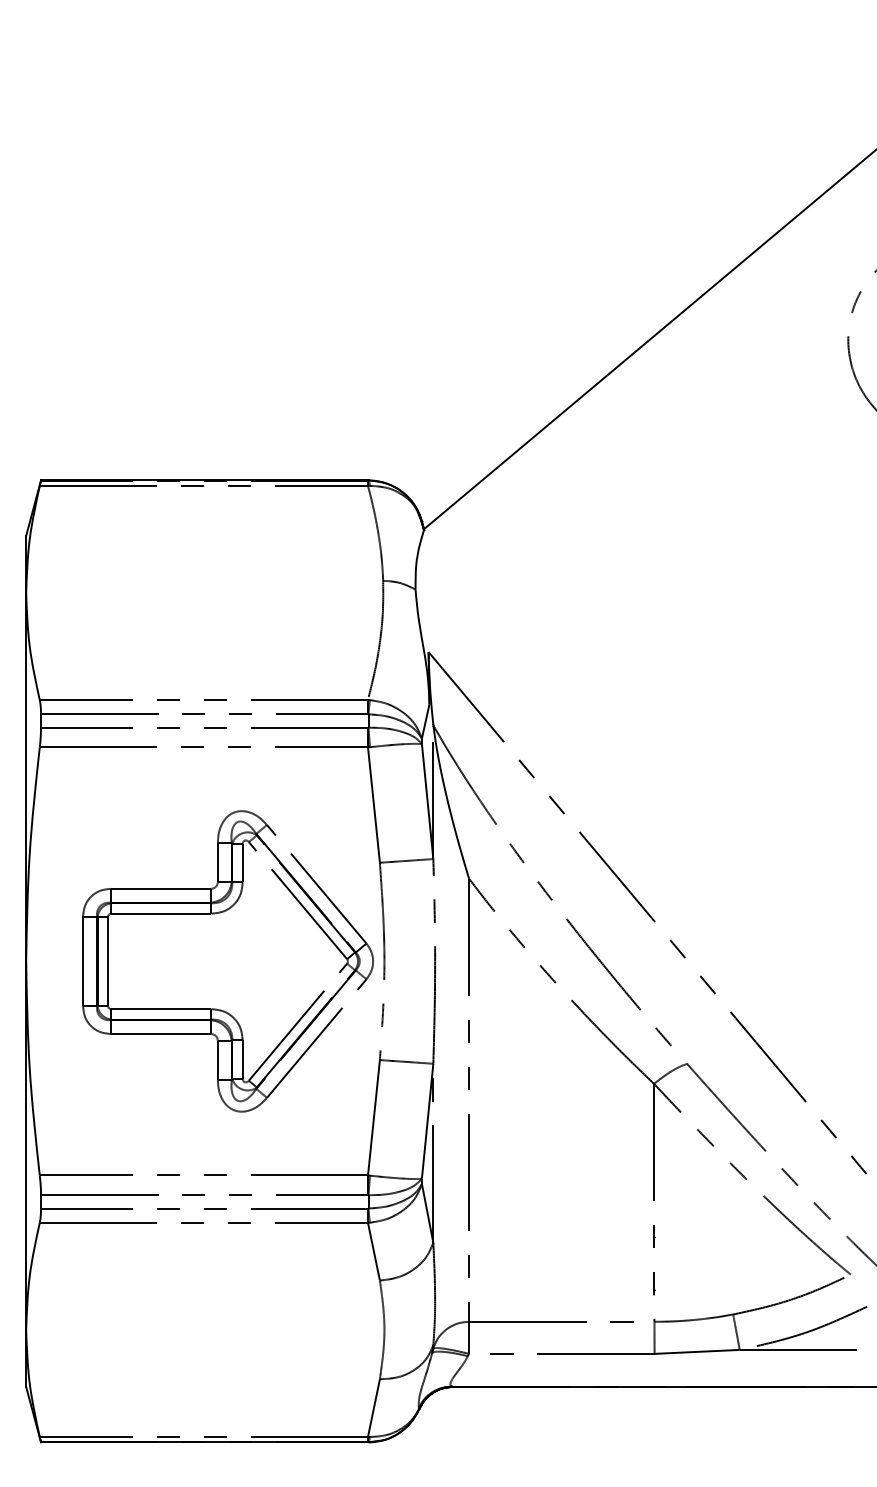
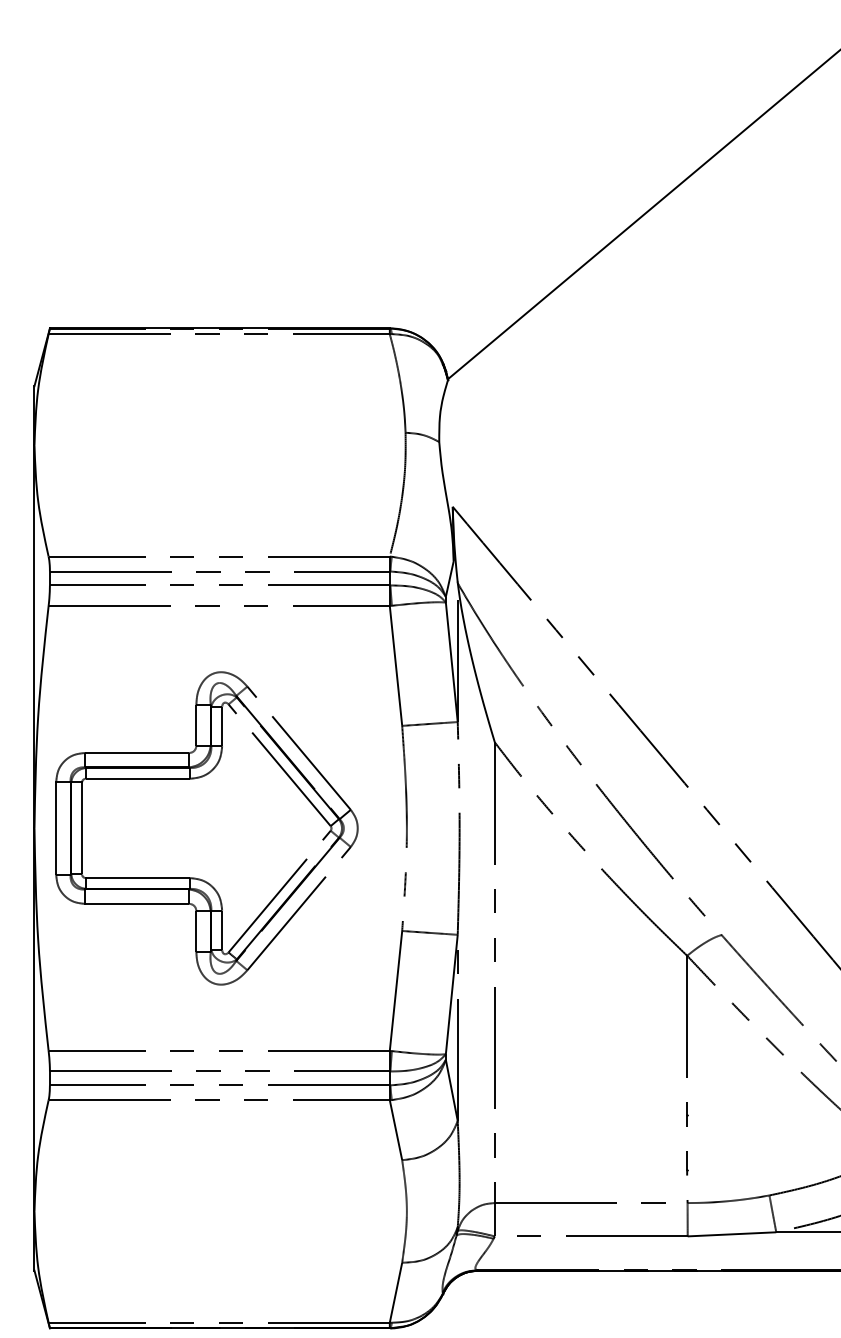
part: (227, 961) -> (206, 828), moved

